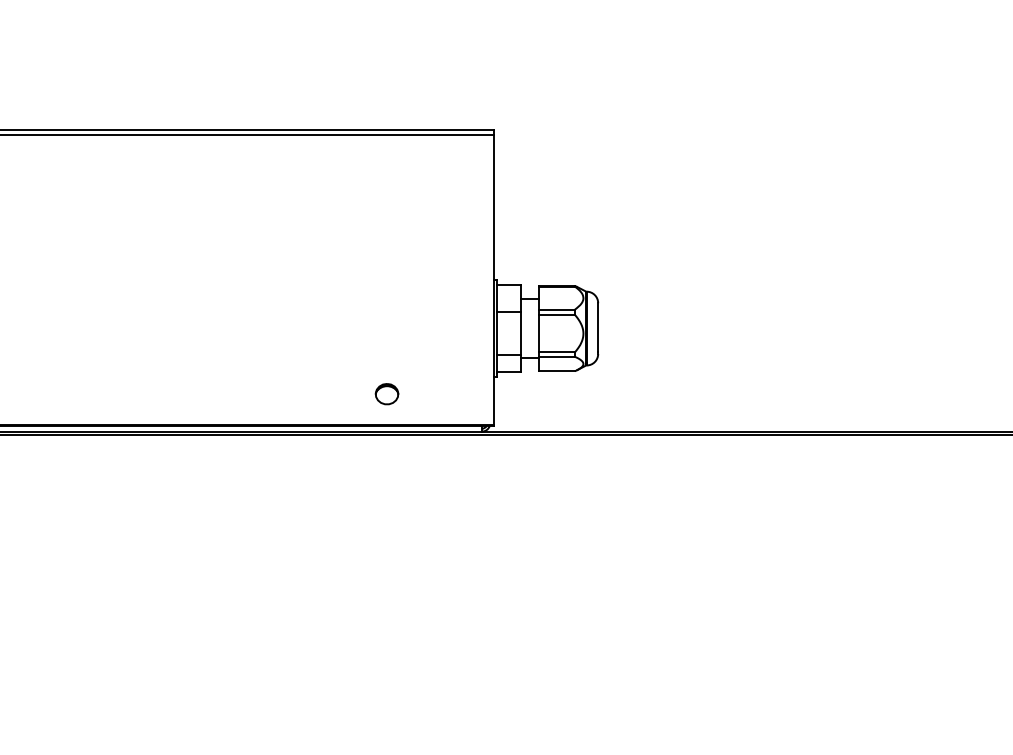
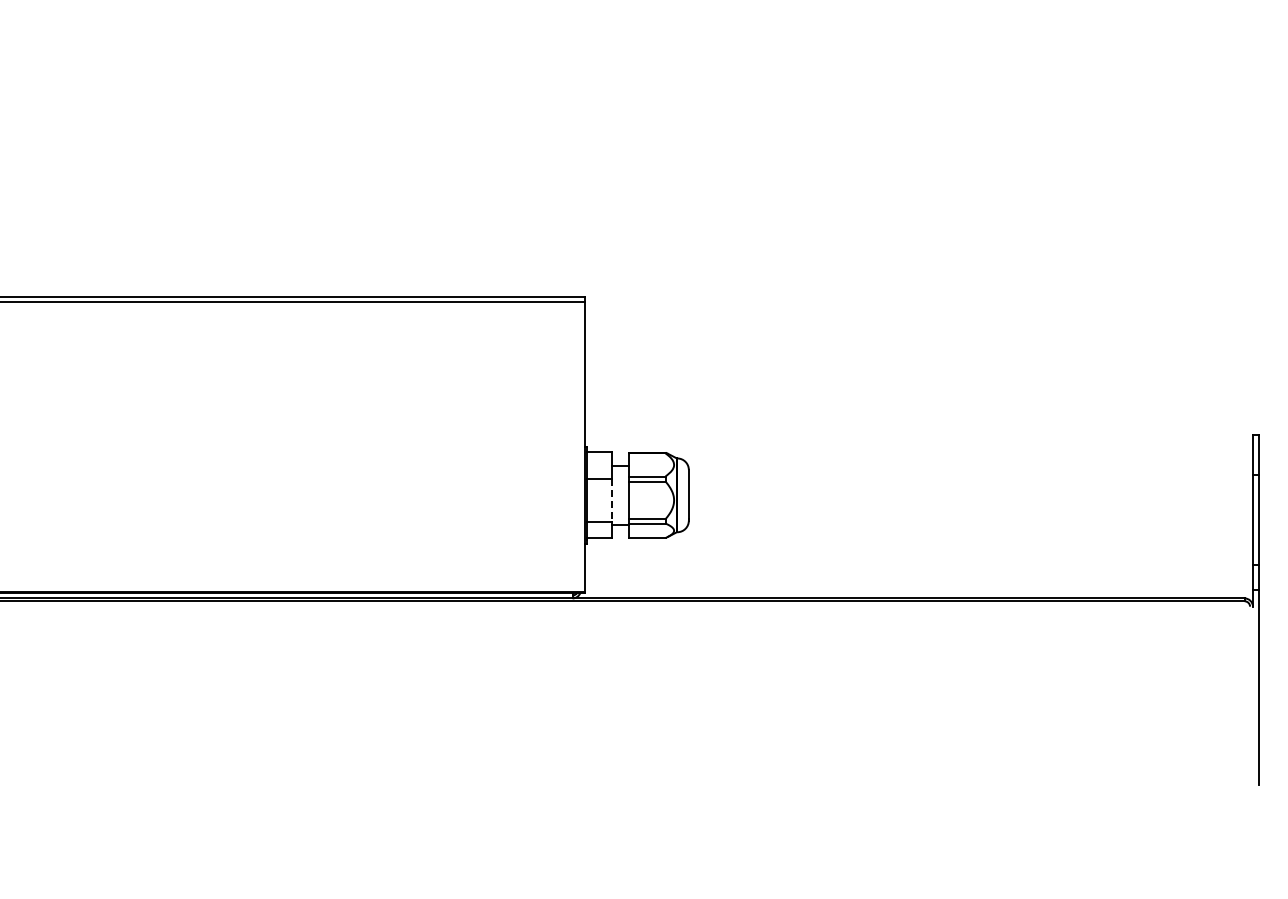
line: (520, 333) -> (611, 500), solid -> dashed
part: (386, 393) -> (477, 560), removed

